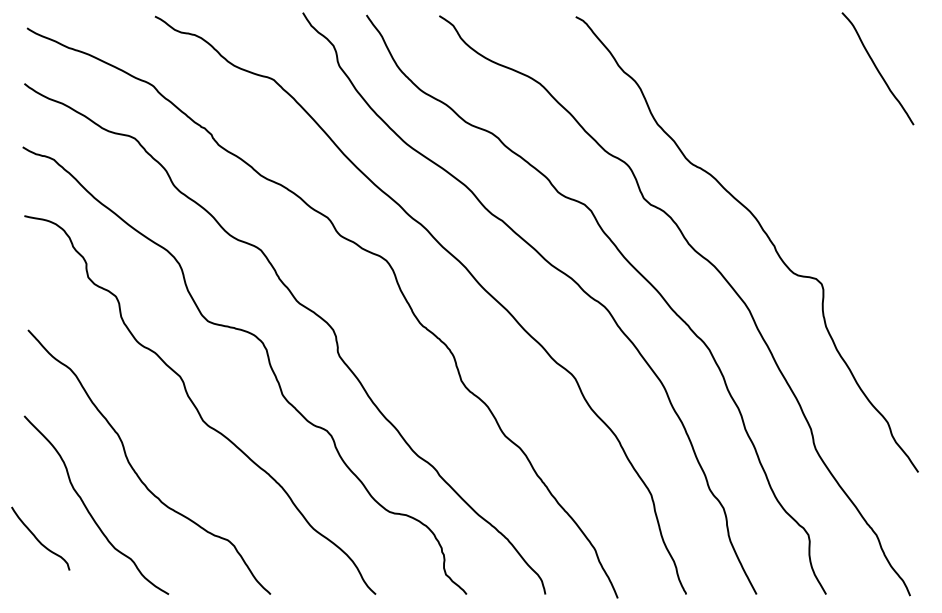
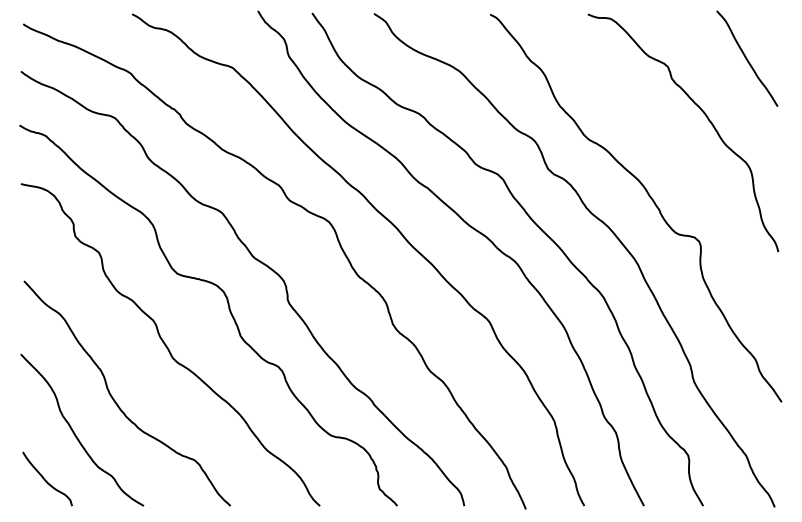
curve: (829, 137) -> (706, 117), added
curve: (38, 539) -> (45, 479), moved

